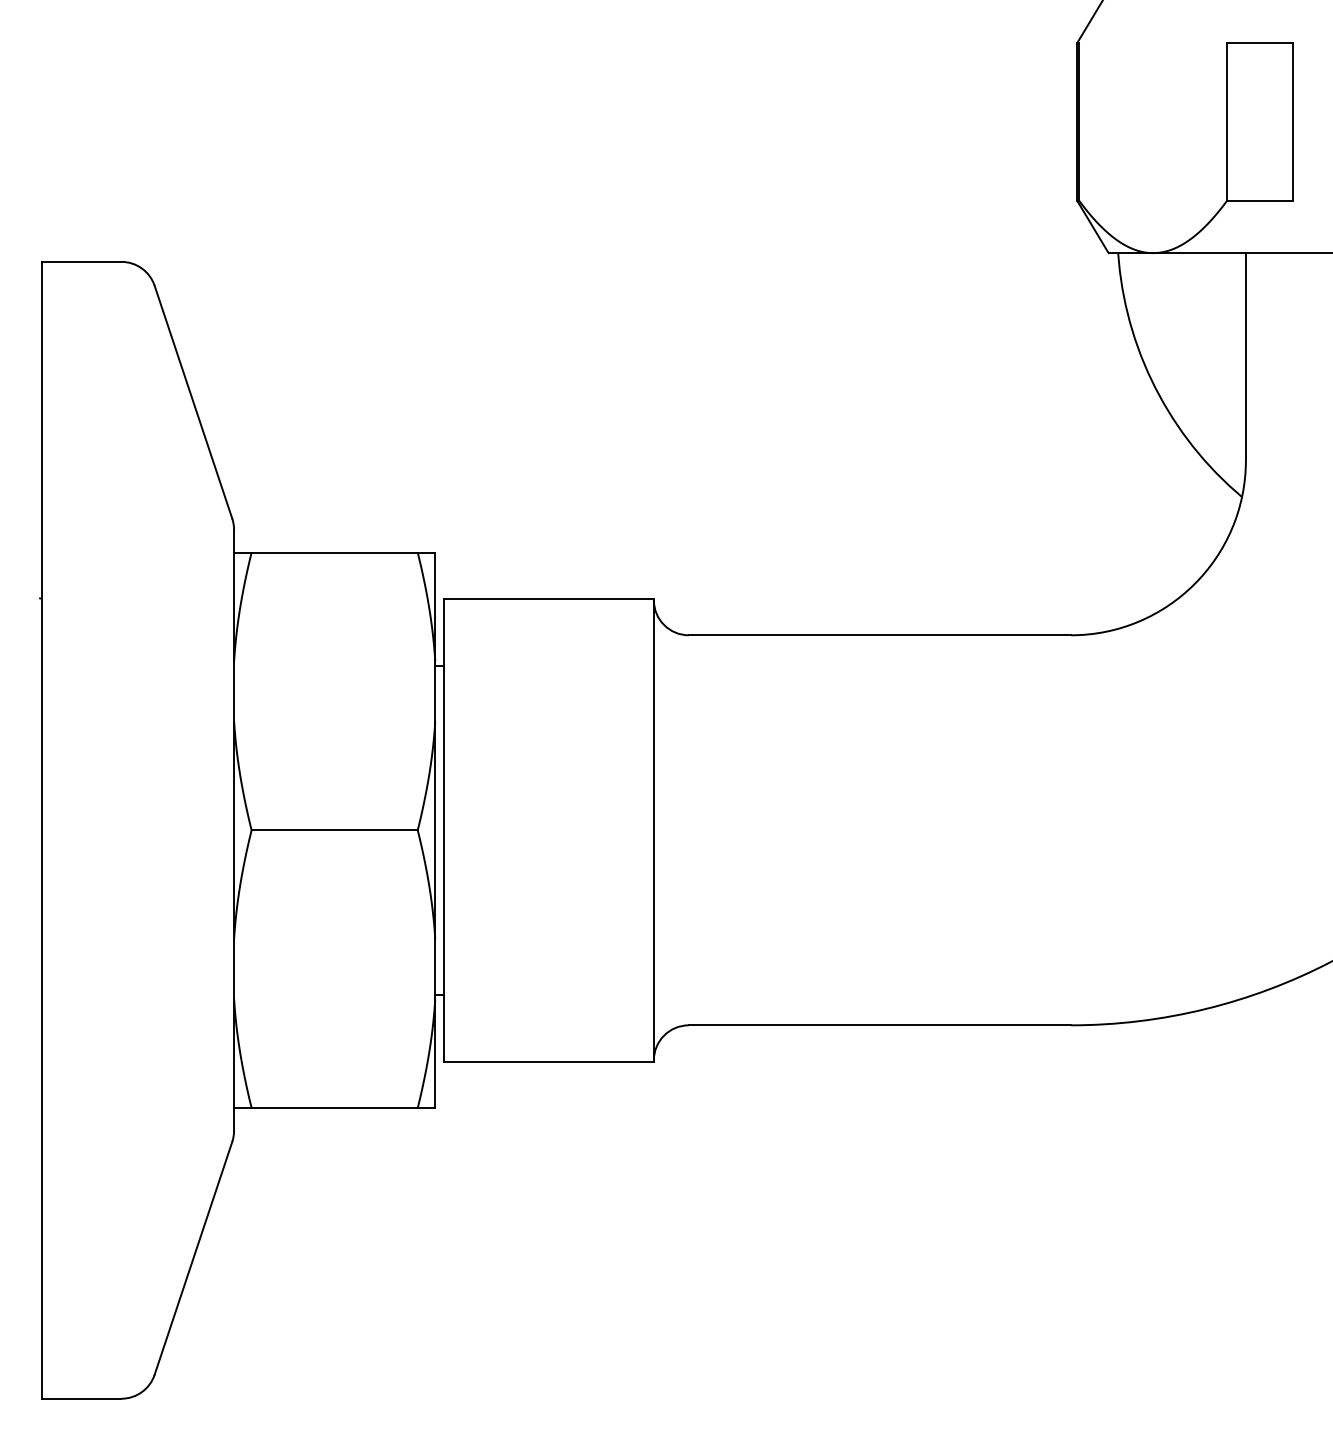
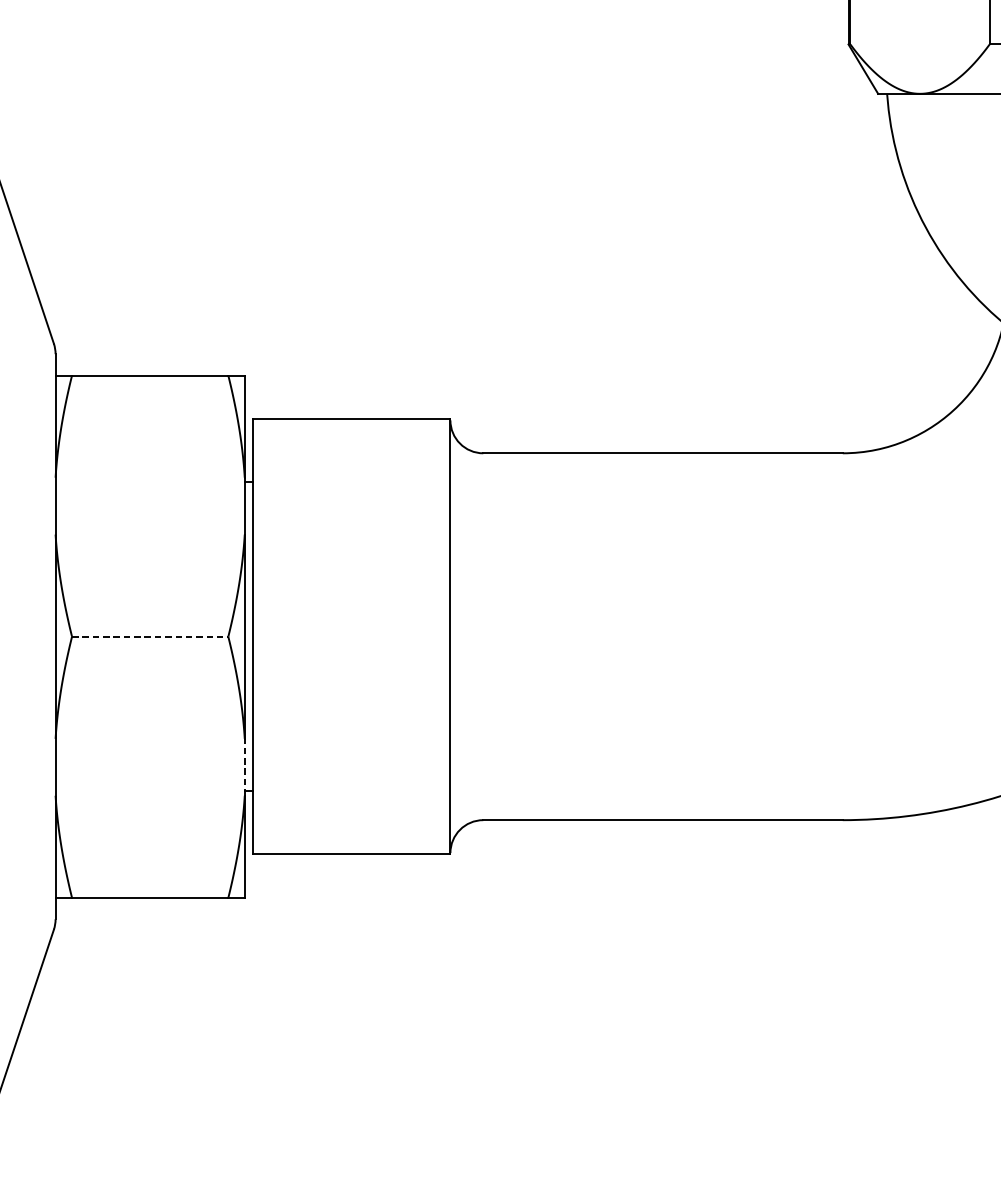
line: (335, 830) -> (150, 636), solid -> dashed
line: (435, 968) -> (245, 766), solid -> dashed

